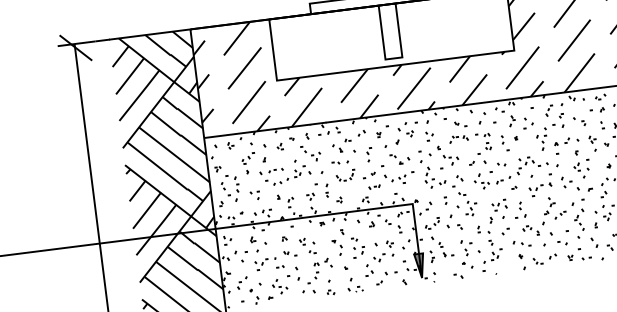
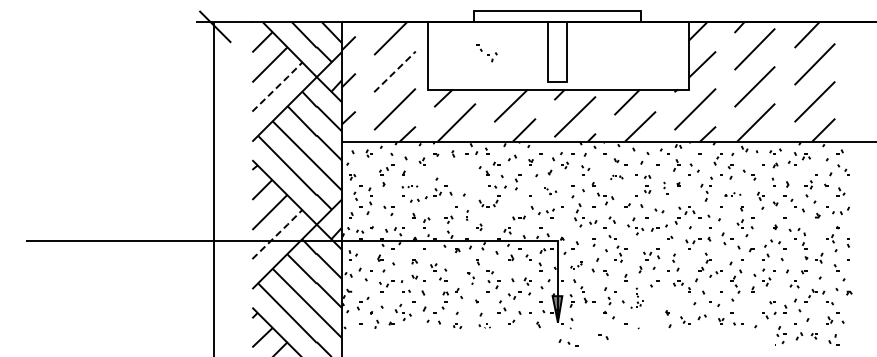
line: (245, 67) -> (395, 71), solid -> dashed
line: (140, 95) -> (278, 86), solid -> dashed
part: (458, 139) -> (616, 177), size x0.6
part: (566, 141) -> (732, 194), size x0.6
part: (504, 142) -> (665, 187), size x0.7
part: (310, 154) -> (486, 53), moved
part: (400, 159) -> (550, 191), size x0.6
part: (340, 162) -> (497, 186), moved
part: (271, 171) -> (409, 186), size x0.6
part: (369, 175) -> (515, 204), removed
part: (327, 190) -> (467, 215), size x0.7
part: (432, 223) -> (576, 265), size x0.7
line: (157, 228) -> (278, 233), solid -> dashed
part: (593, 242) -> (748, 307), removed
part: (521, 243) -> (568, 342), moved
part: (491, 245) -> (637, 297), size x0.6
part: (337, 247) -> (470, 278), size x0.7
part: (297, 273) -> (424, 300), size x1.4
part: (458, 276) -> (603, 336), moved
part: (355, 289) -> (484, 326), size x0.7

